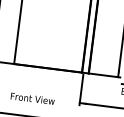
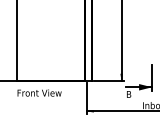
text: (32, 98) -> (39, 92), moved

